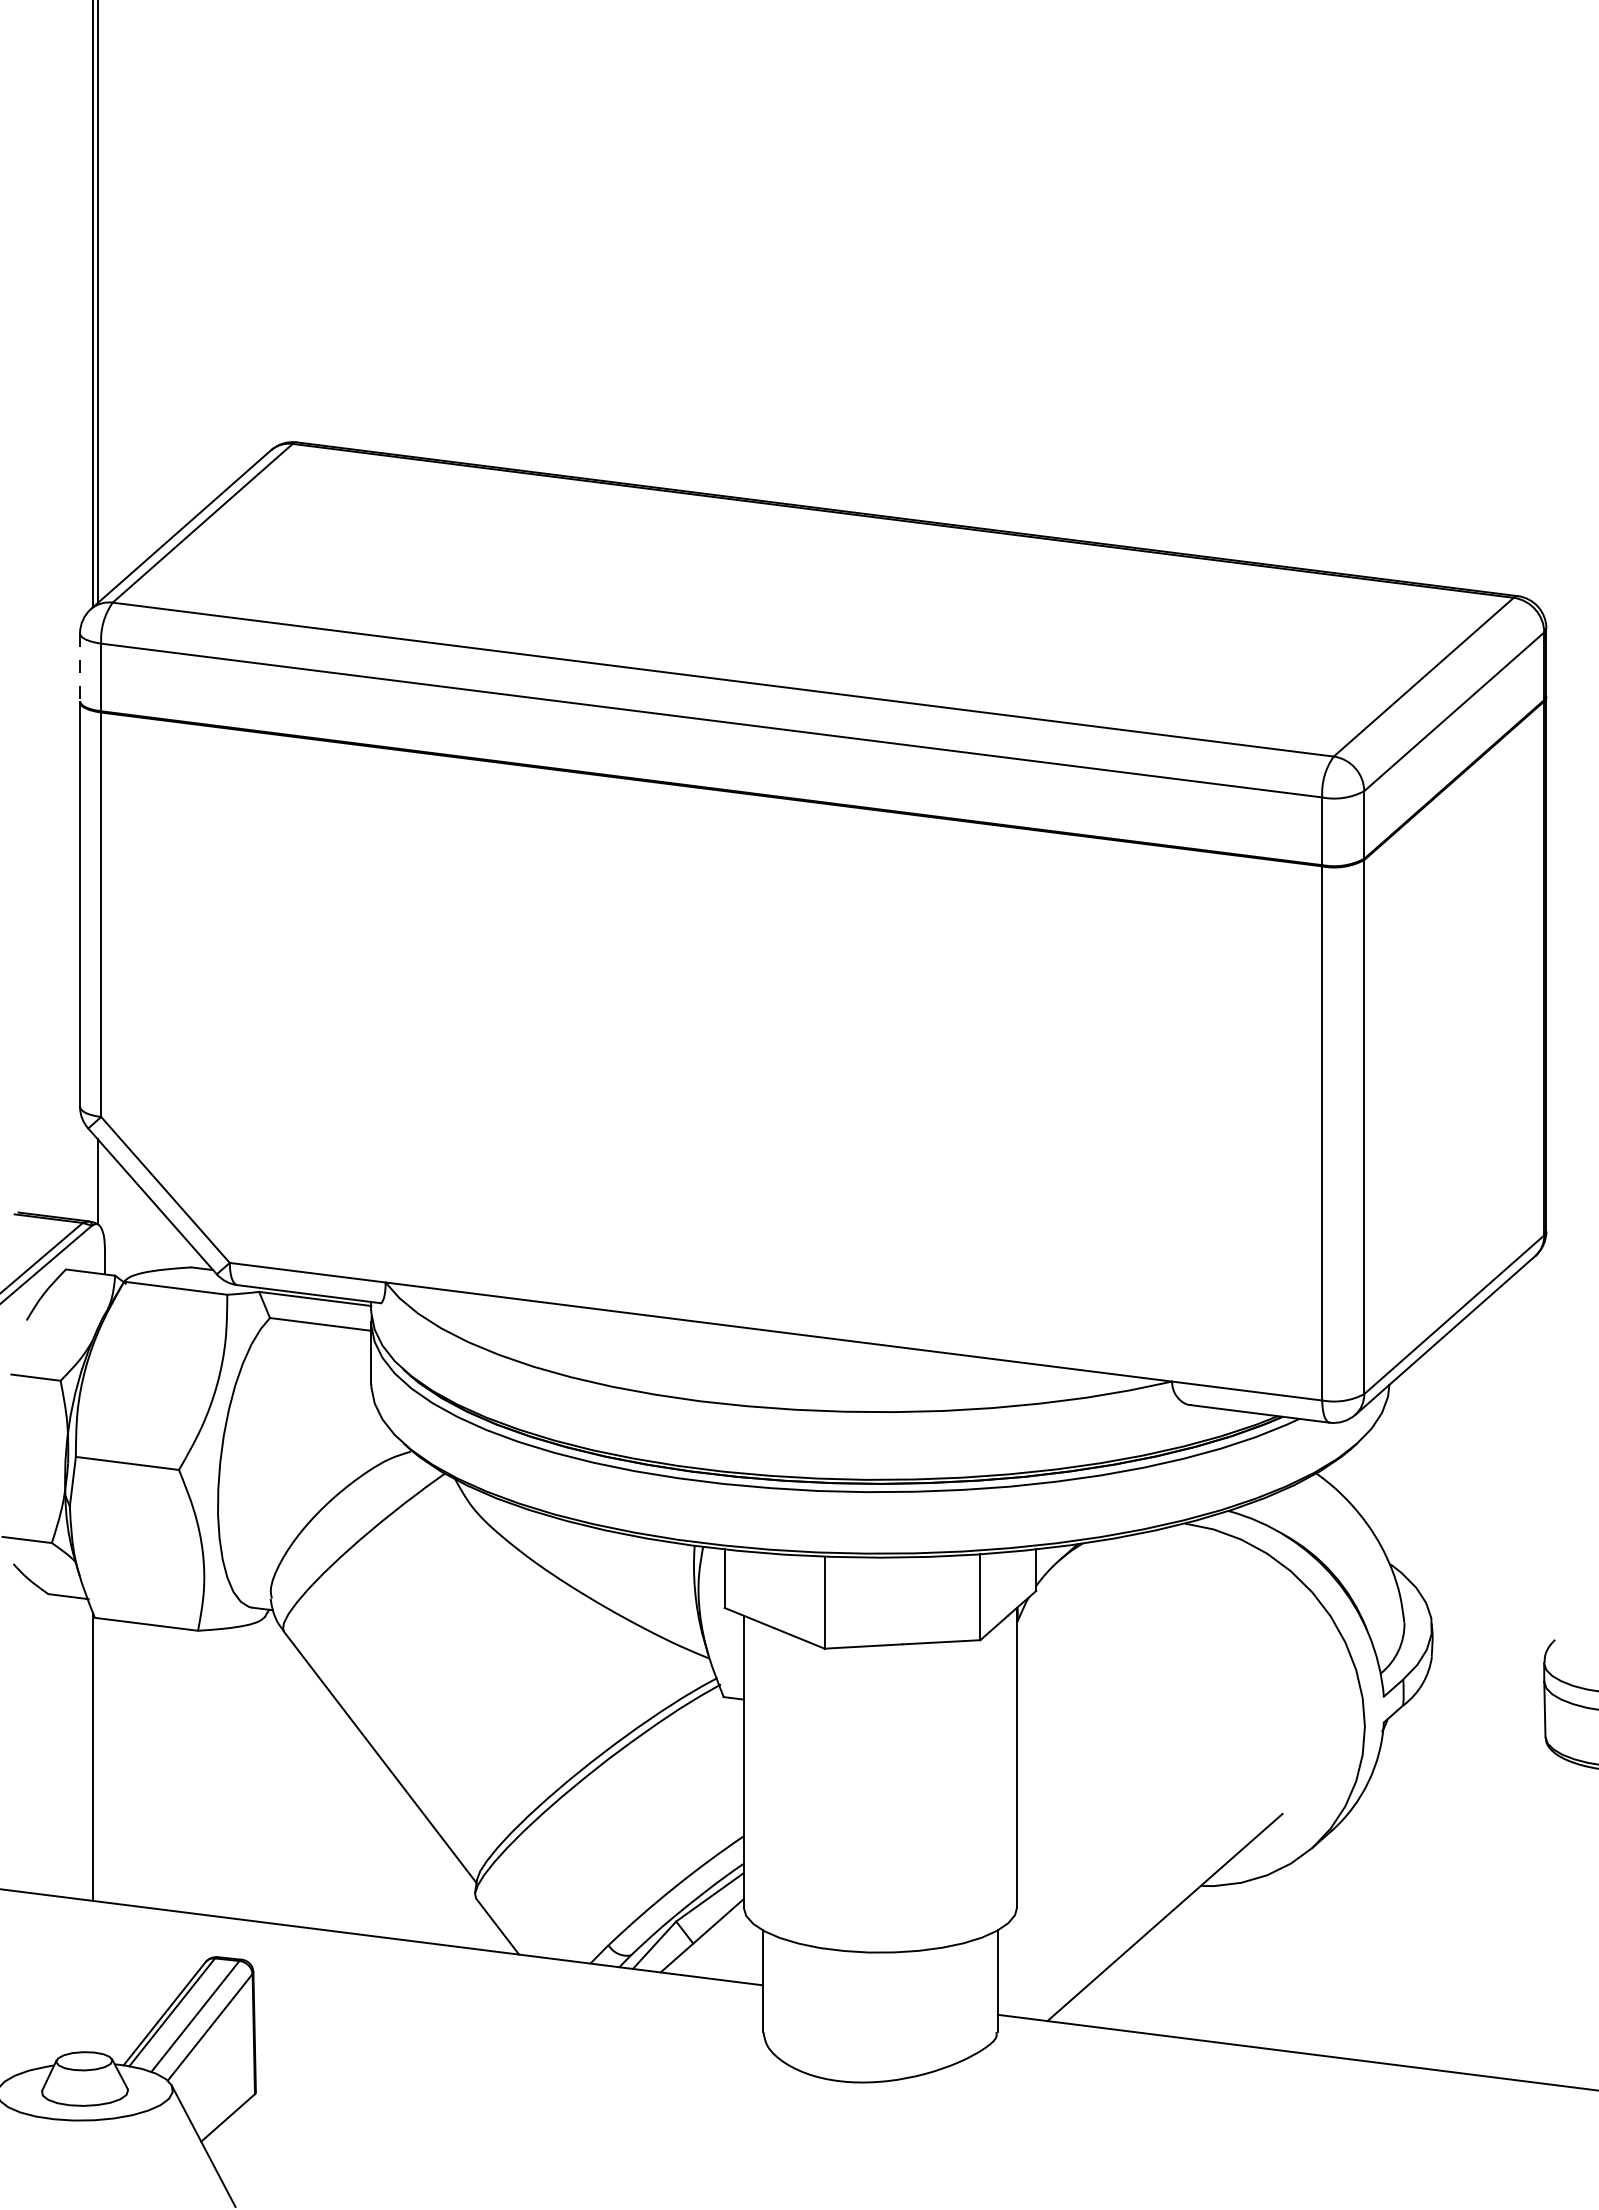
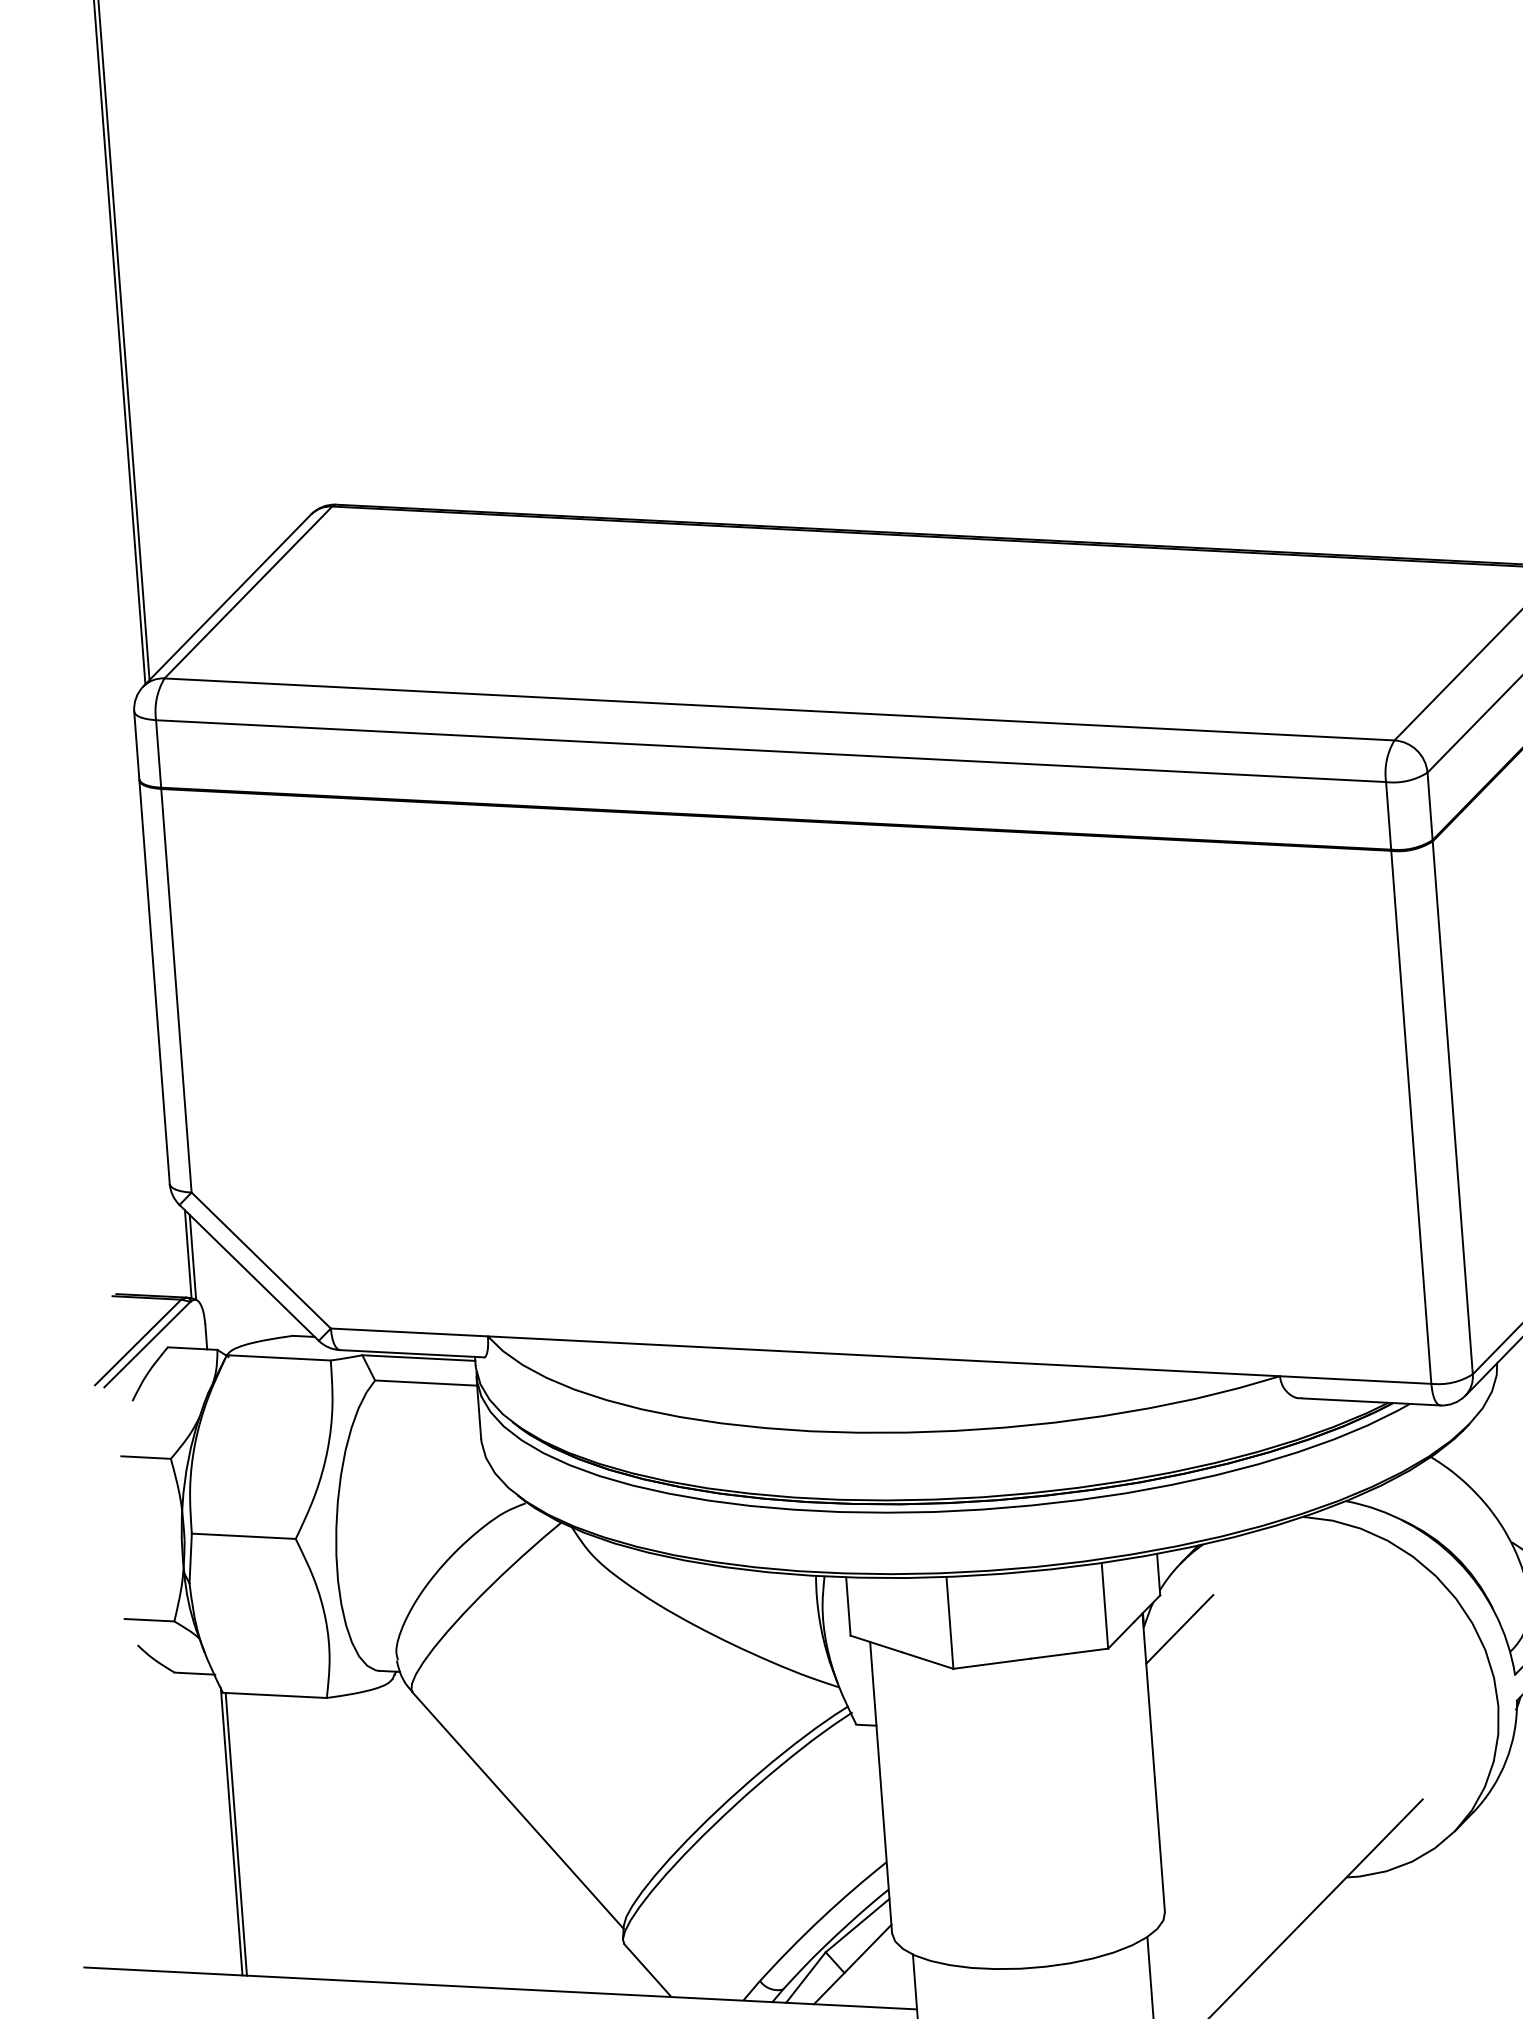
line: (80, 667) -> (137, 745), dashed -> solid
line: (93, 1178) -> (188, 1254), added
line: (1053, 1626) -> (1180, 1629), added
line: (97, 1759) -> (236, 1833), added

